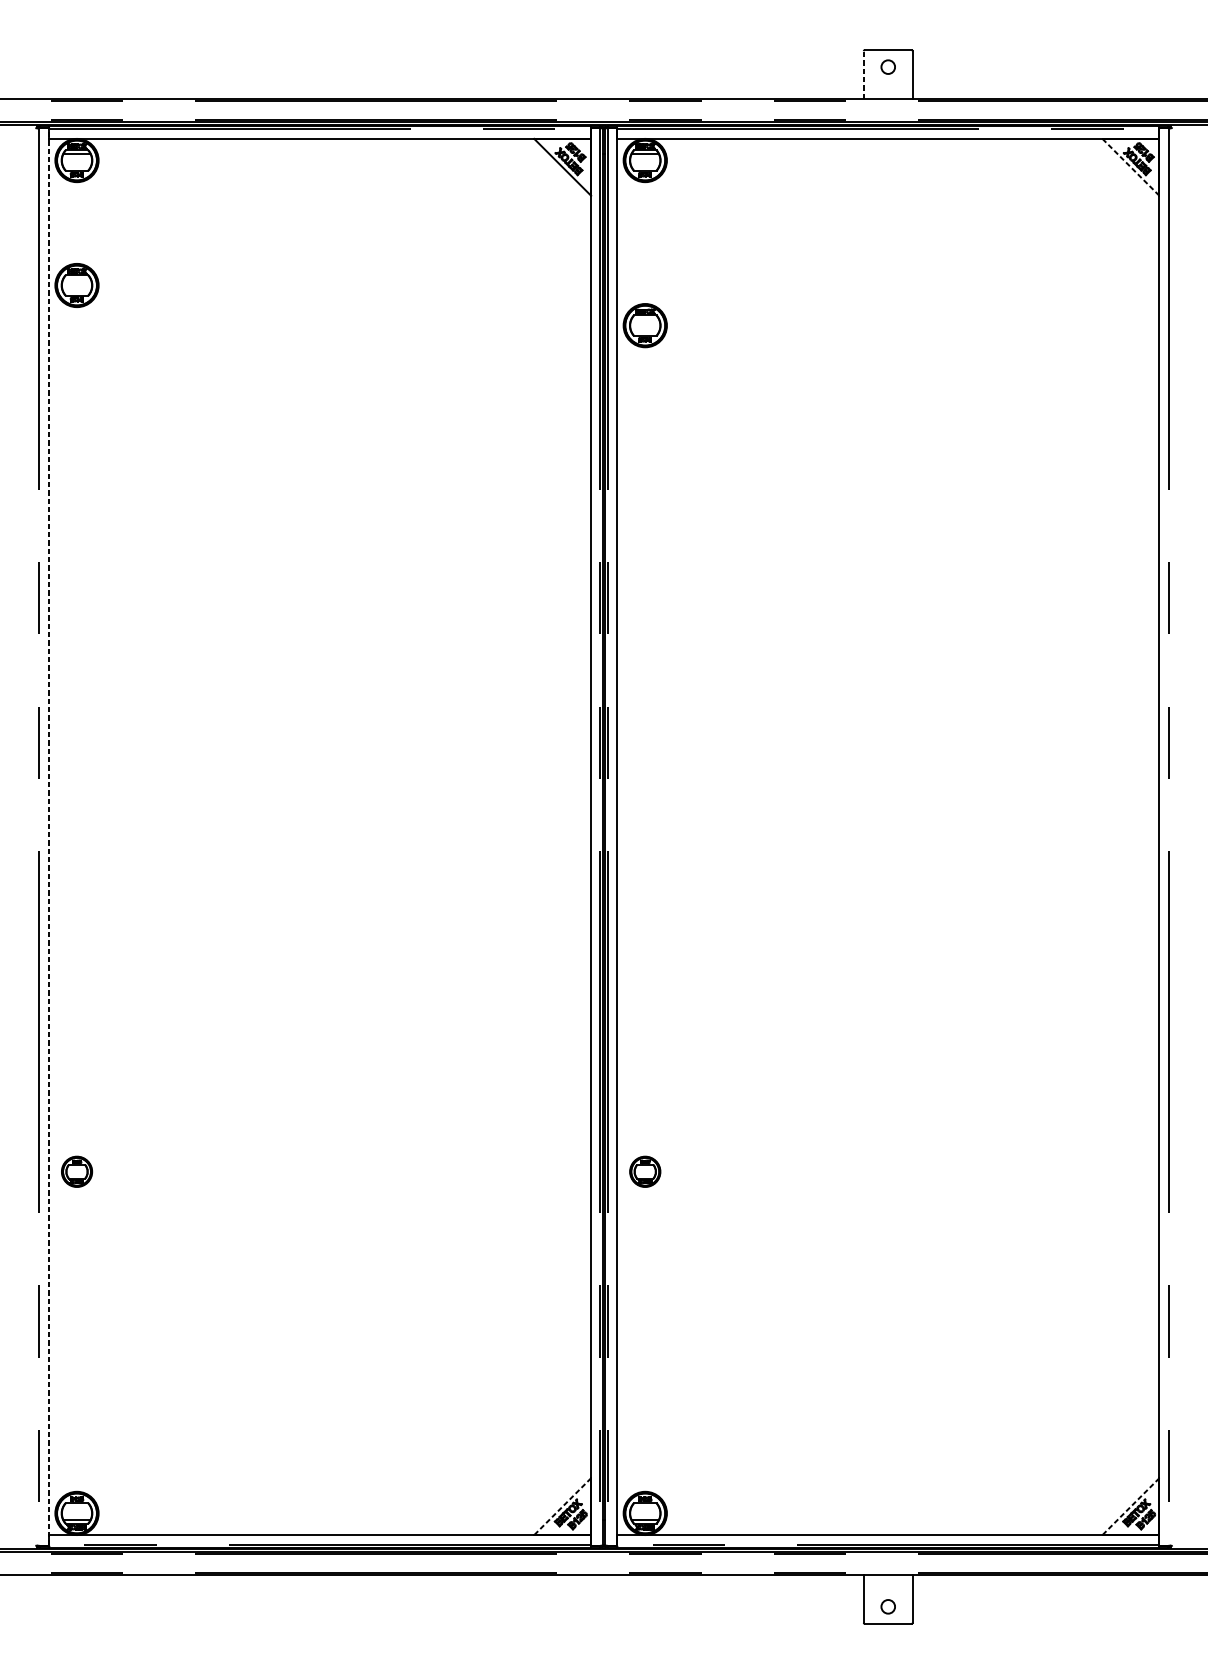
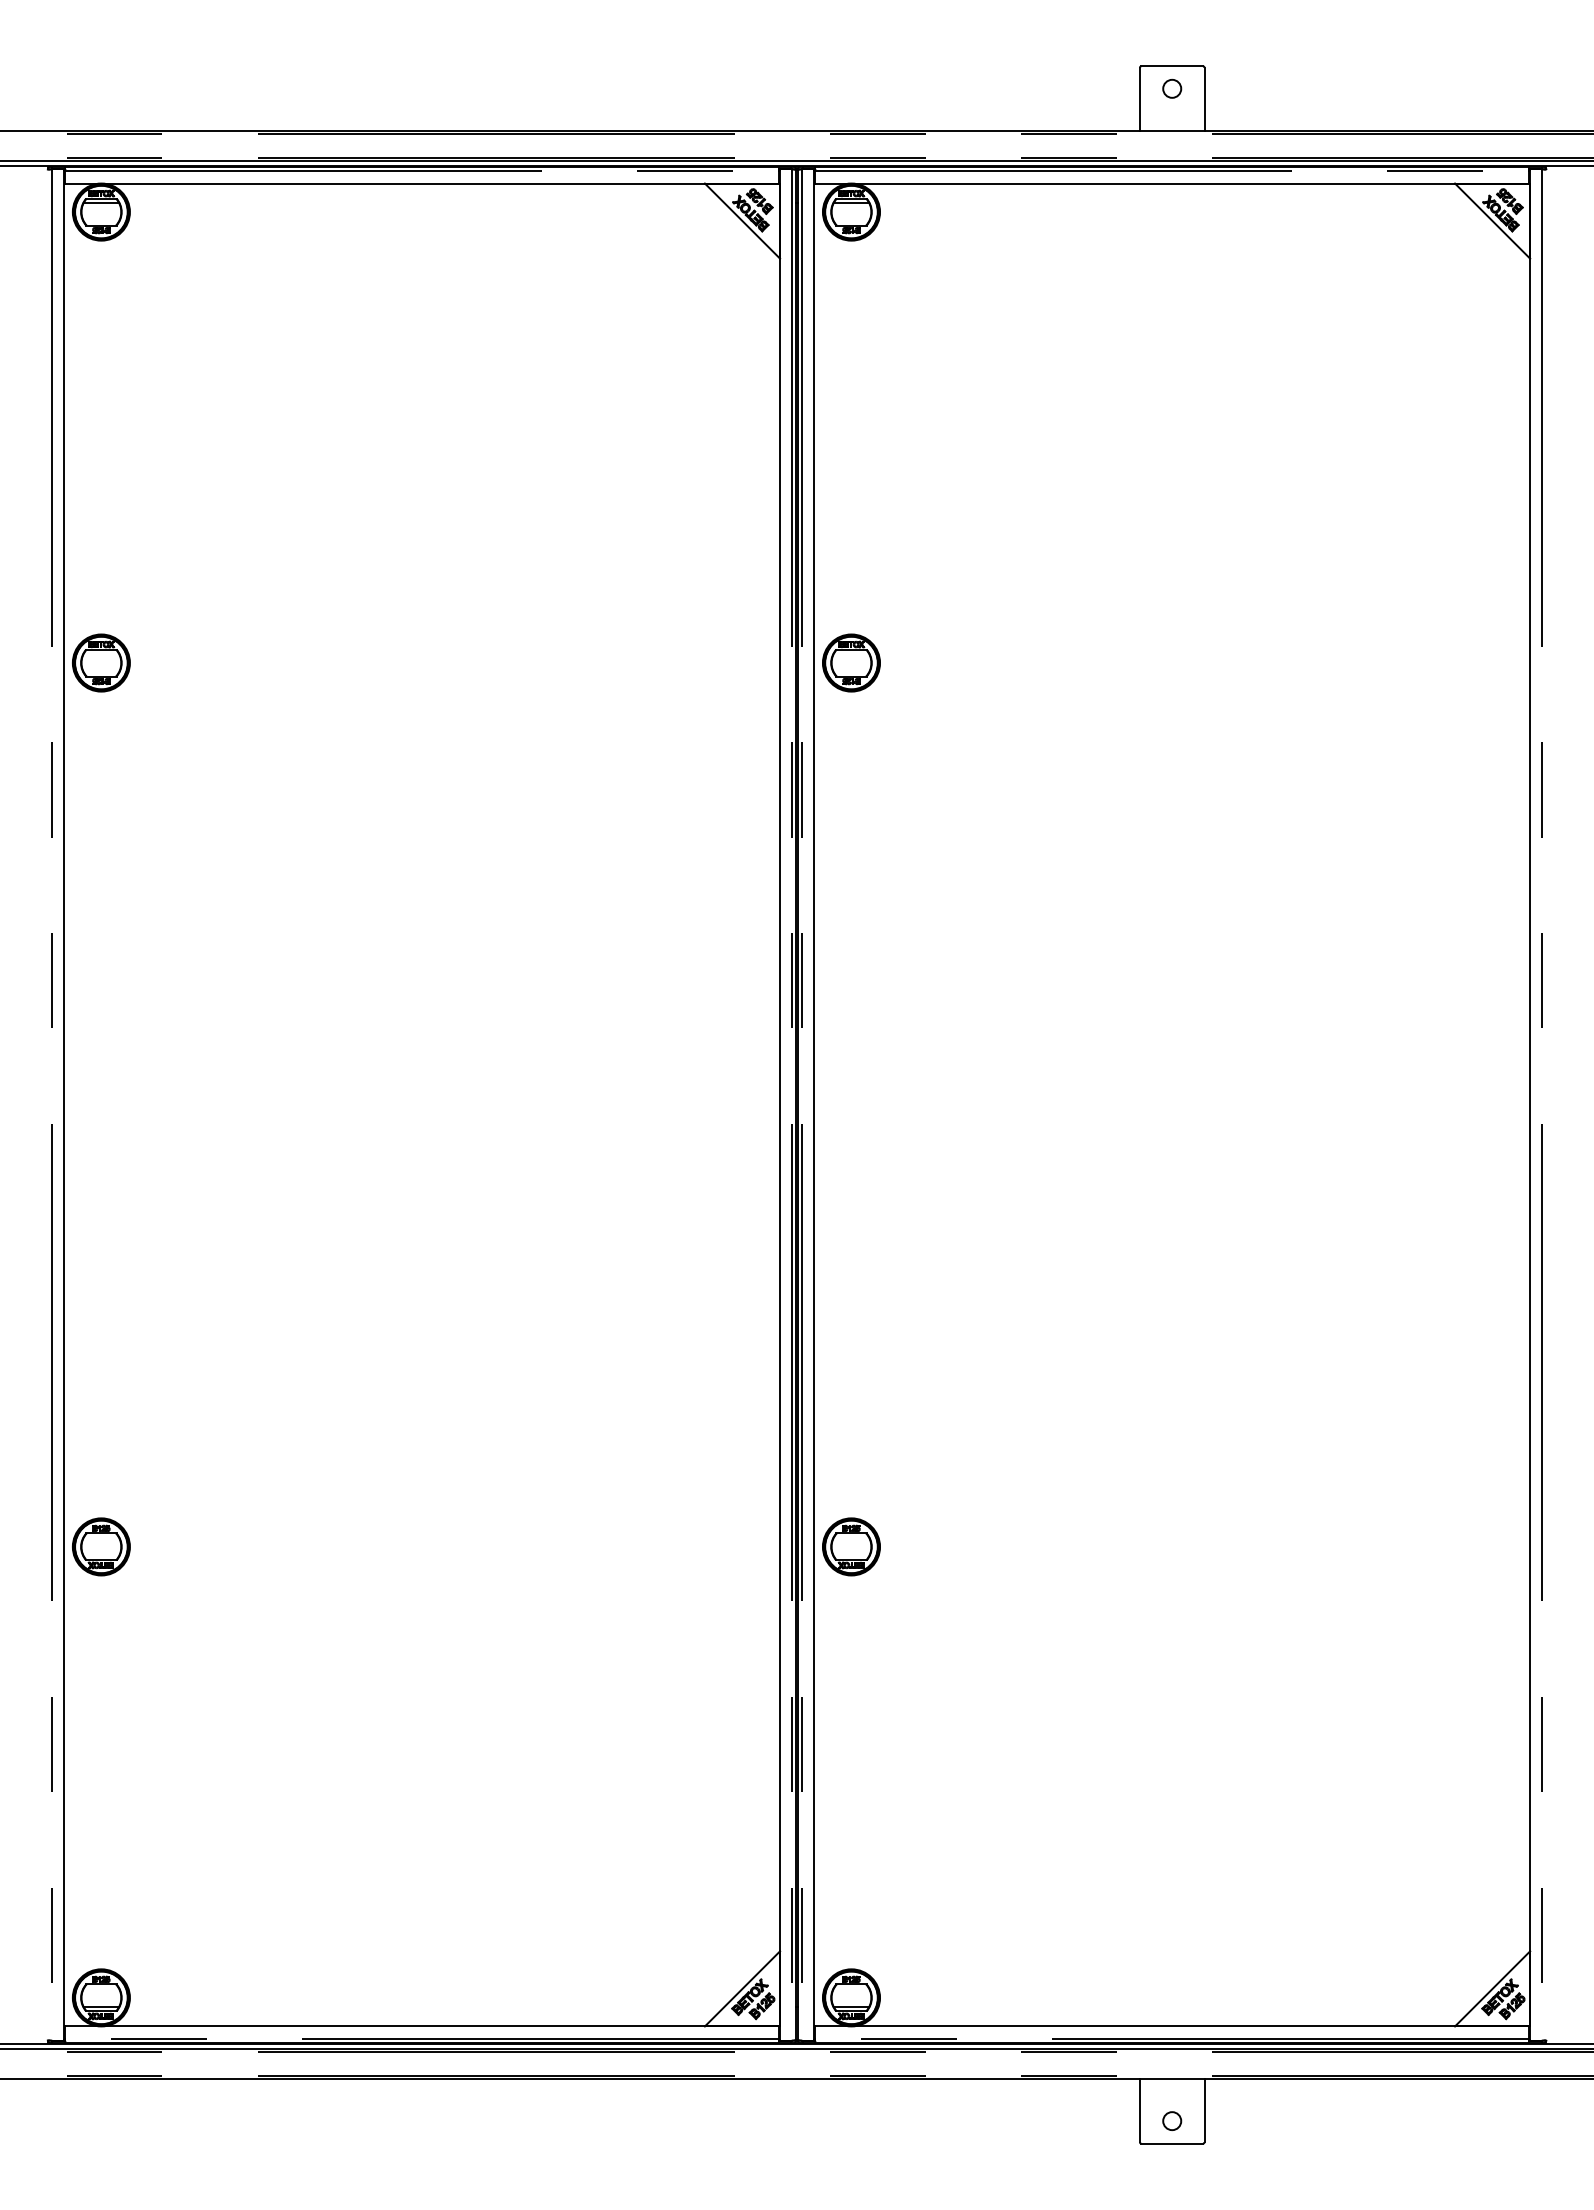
line: (863, 75) -> (1139, 99), dashed -> solid
line: (1130, 167) -> (1492, 221), dashed -> solid
part: (77, 285) -> (101, 662), moved
part: (645, 325) -> (851, 662), moved
line: (48, 836) -> (63, 1104), dashed -> solid
part: (77, 1171) -> (101, 1546), size x1.43
part: (645, 1171) -> (851, 1546), size x1.43
line: (562, 1507) -> (742, 1989), dashed -> solid
line: (1130, 1507) -> (1492, 1989), dashed -> solid

